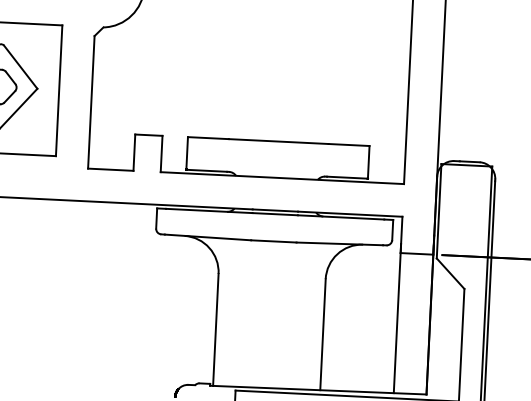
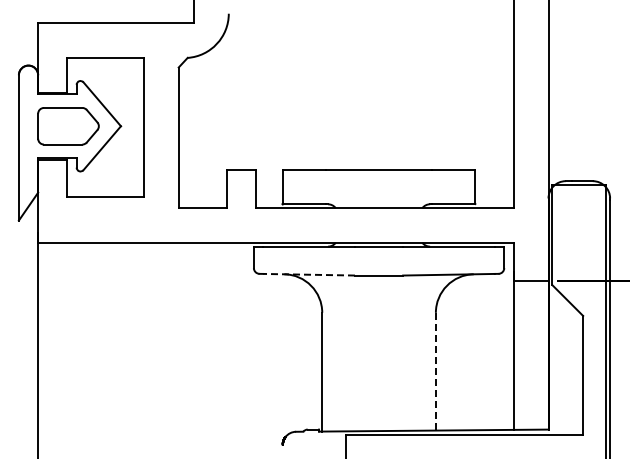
line: (208, 237) -> (309, 274), solid -> dashed
line: (322, 334) -> (435, 371), solid -> dashed

